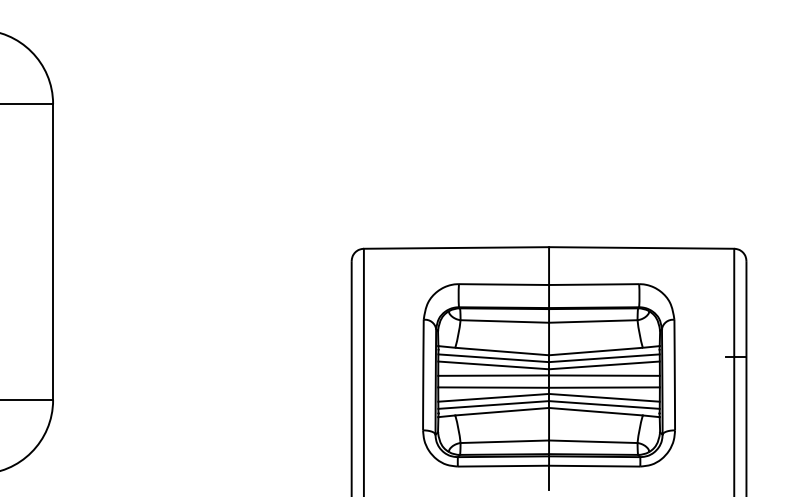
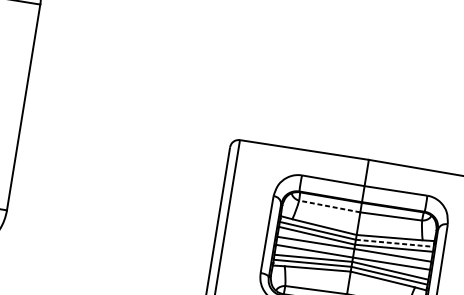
line: (504, 321) -> (329, 206), solid -> dashed
line: (604, 358) -> (394, 243), solid -> dashed

